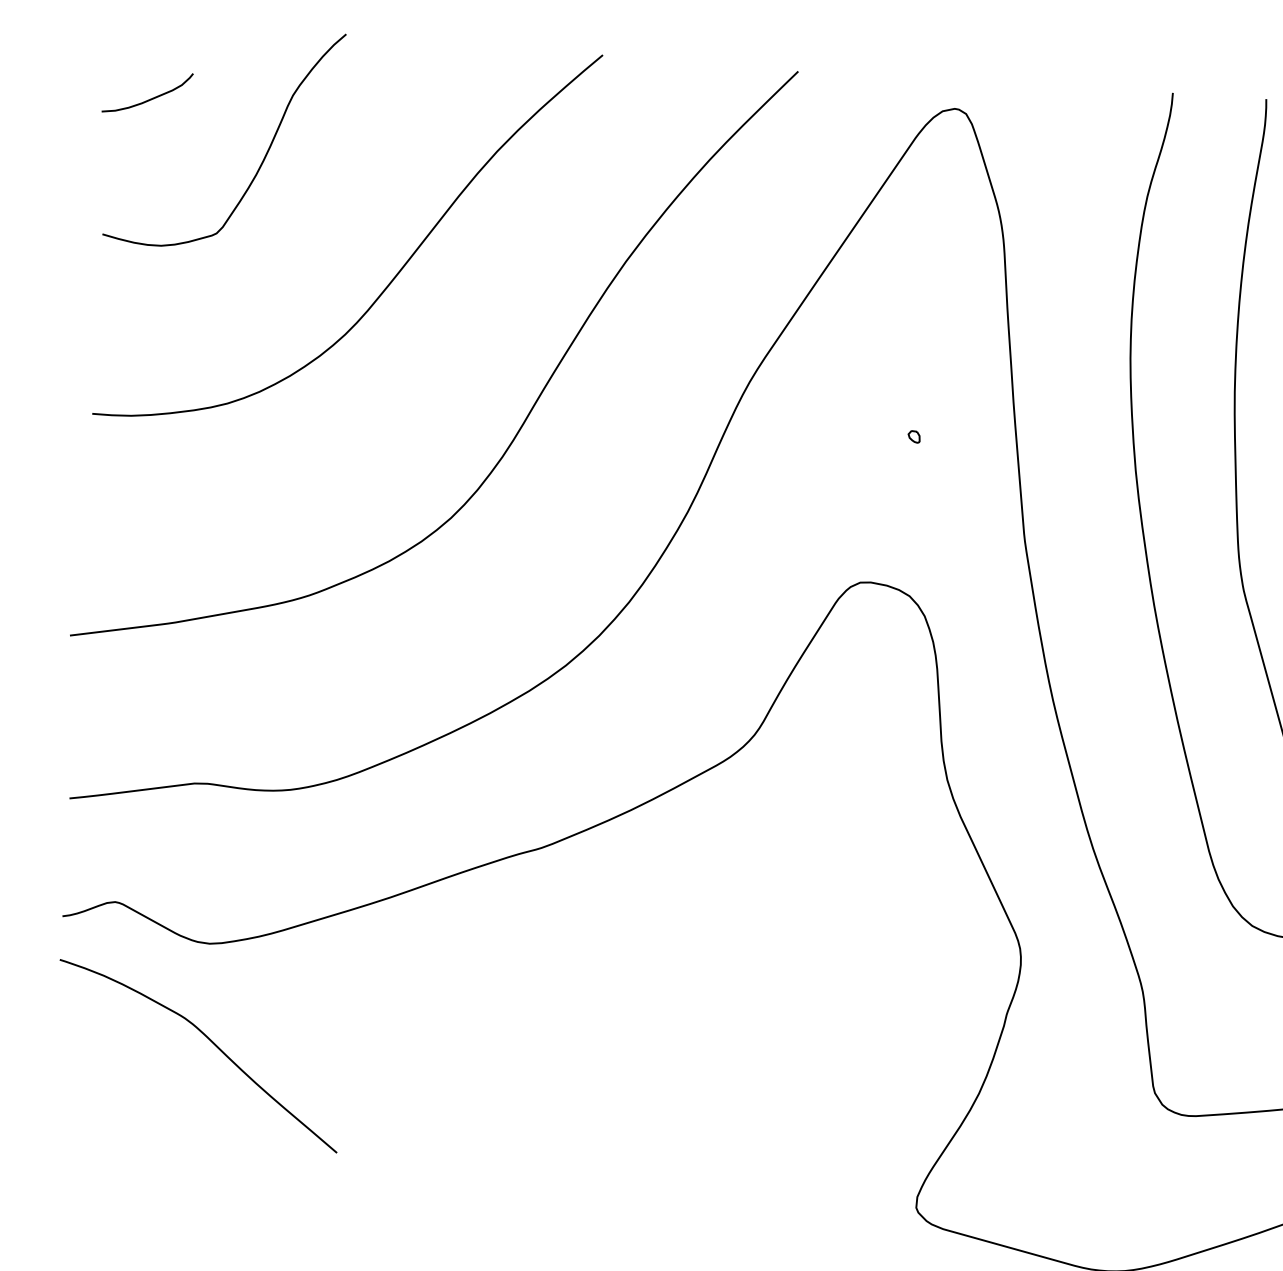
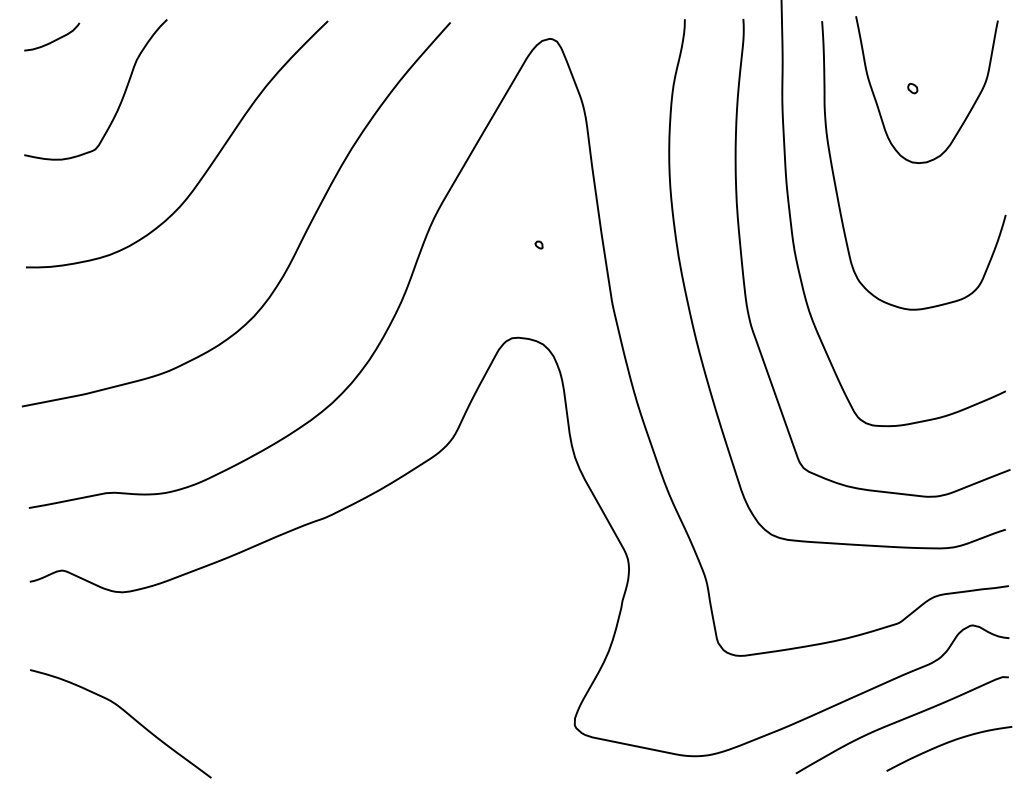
curve: (151, 97) -> (54, 39), moved
curve: (211, 1043) -> (128, 715), moved

